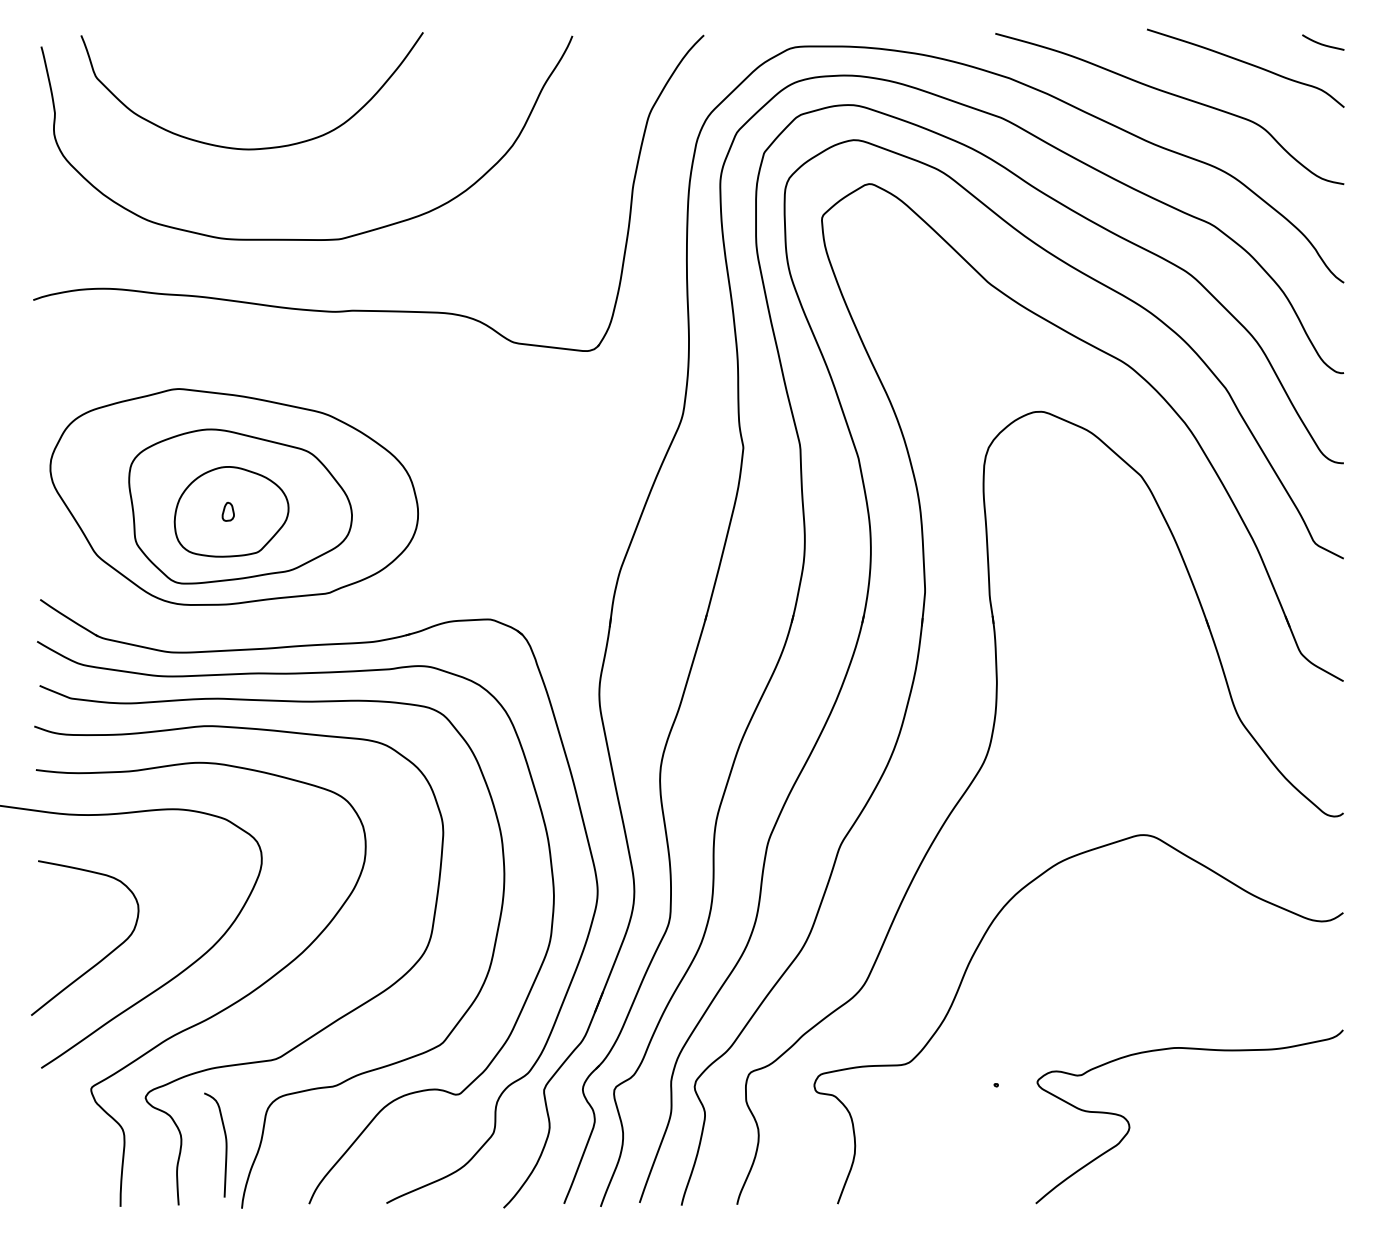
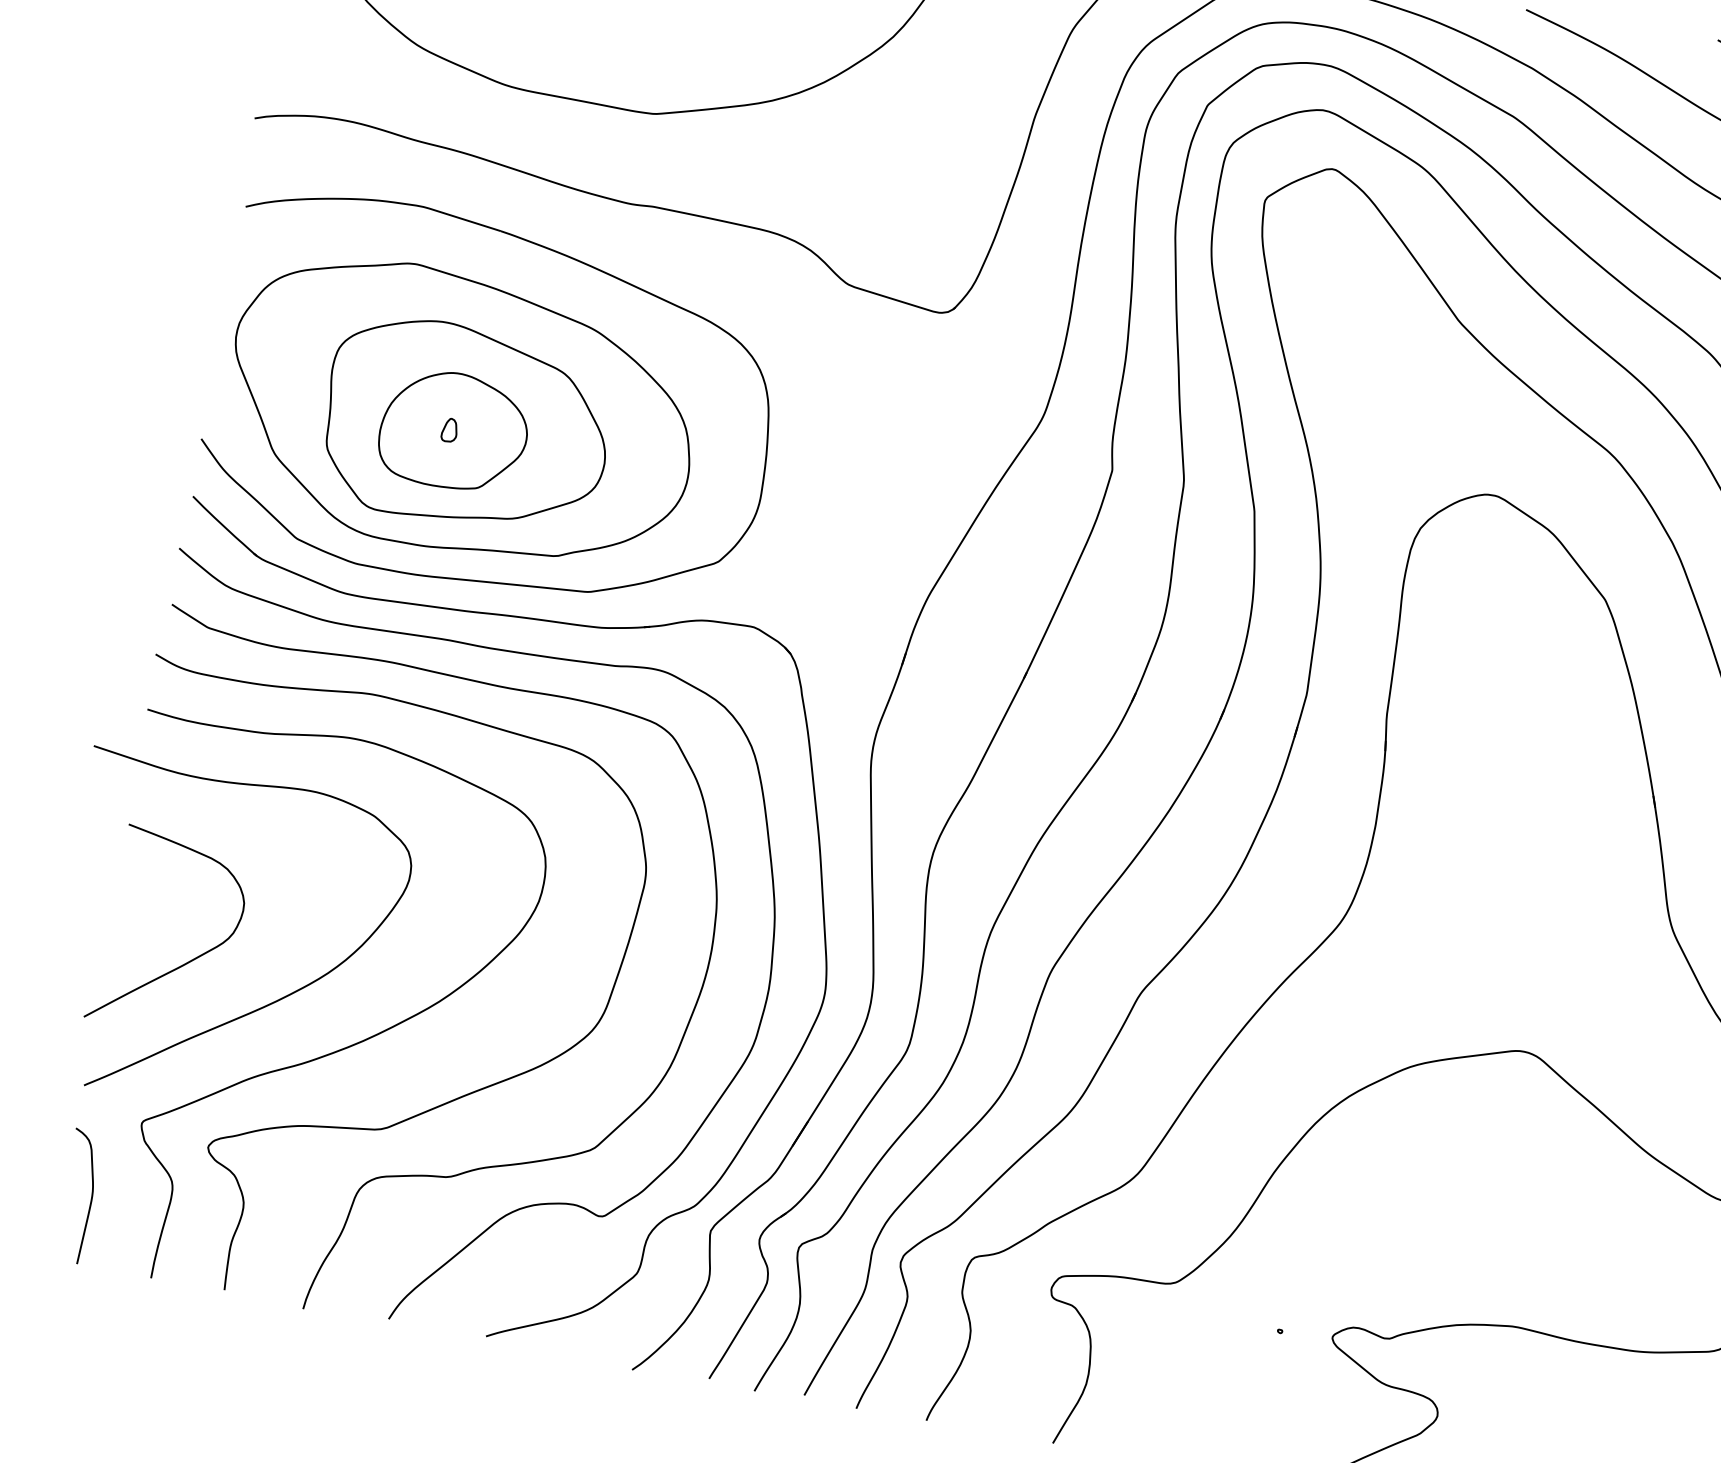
part: (278, 359) -> (548, 250), added
curve: (225, 1144) -> (90, 1197), moved

